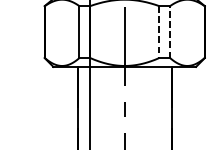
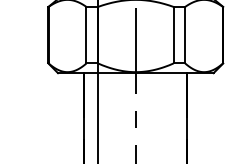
line: (170, 31) -> (185, 34), dashed -> solid
line: (159, 32) -> (173, 35), dashed -> solid

